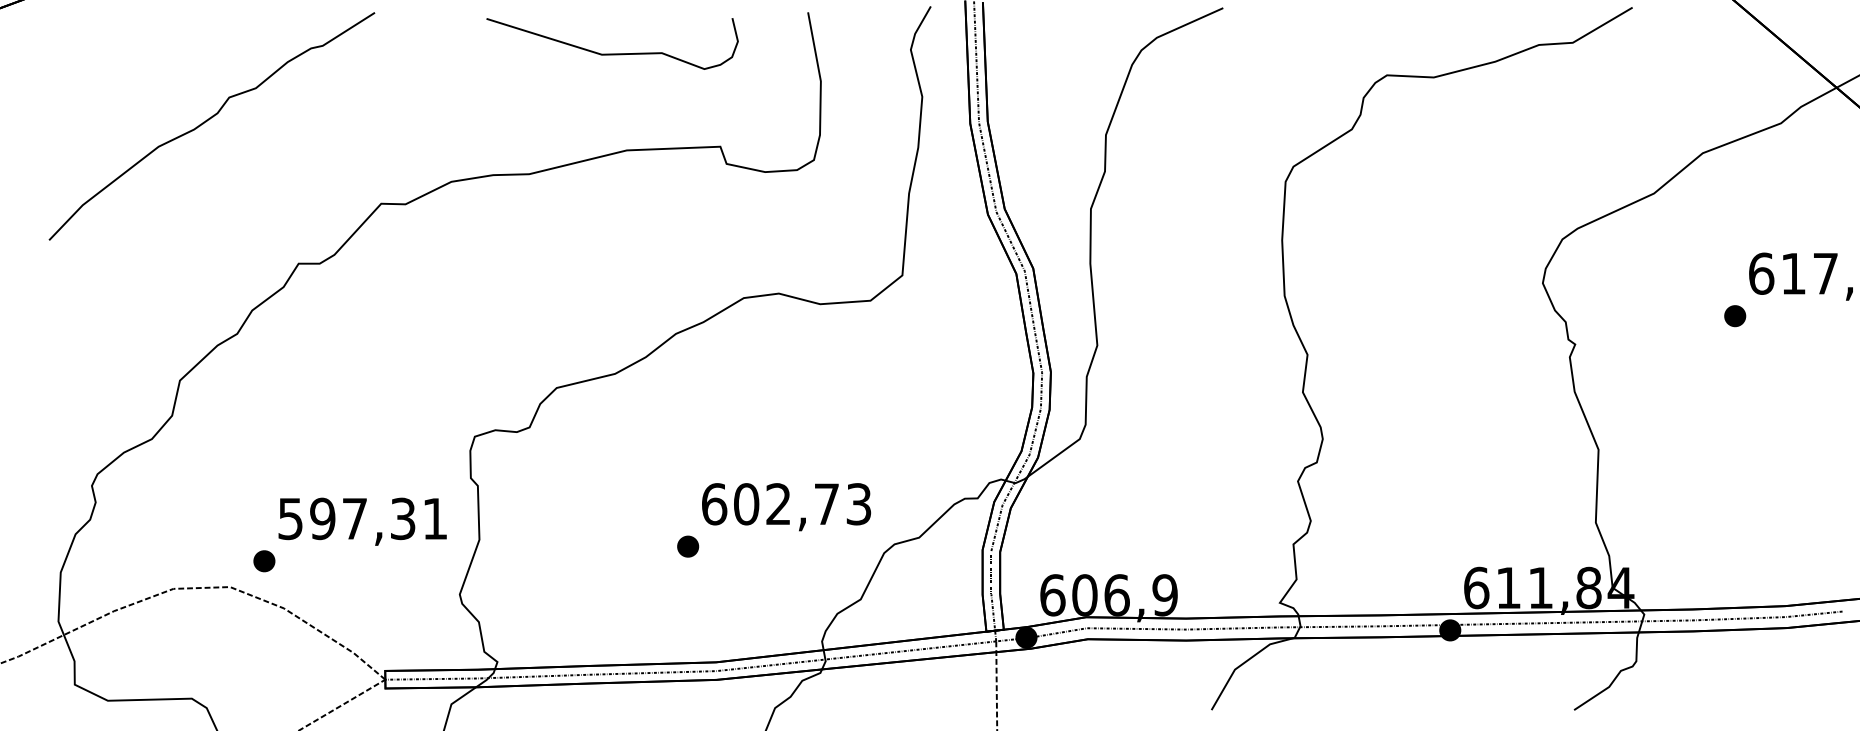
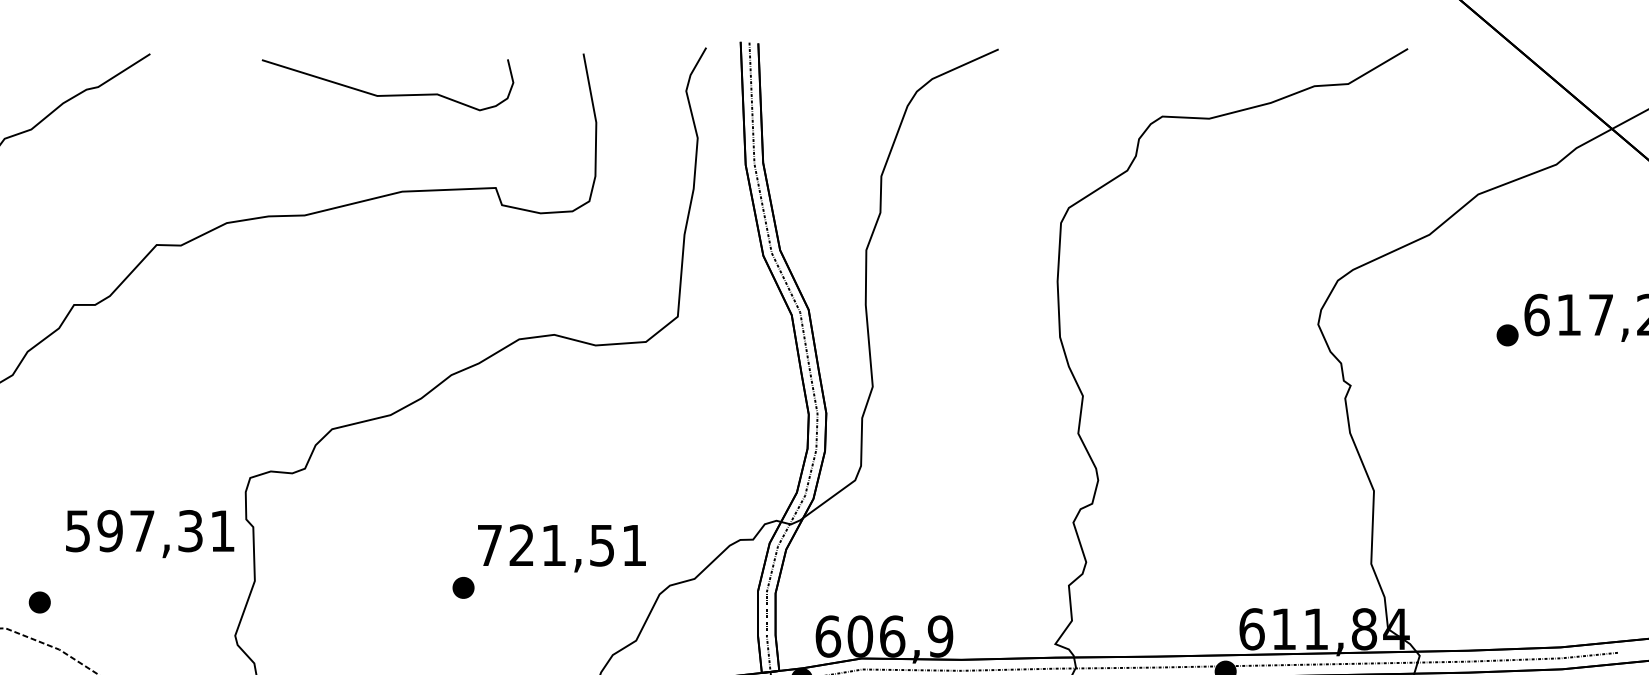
part: (1735, 316) -> (1507, 335), moved
text: (786, 504) -> (561, 545), 602,73 -> 721,51
text: (362, 521) -> (149, 533), moved

